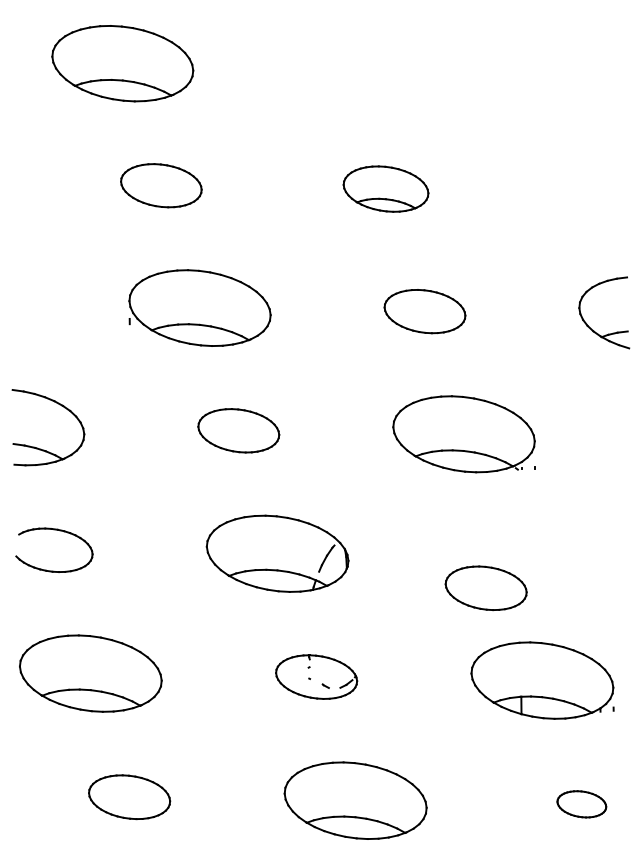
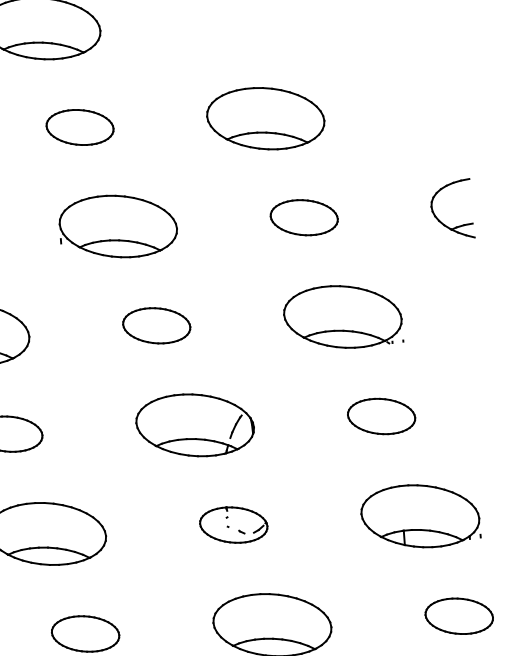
part: (385, 188) -> (265, 118), size x1.67
part: (485, 588) -> (381, 416), moved
part: (581, 804) -> (459, 616), size x1.67

